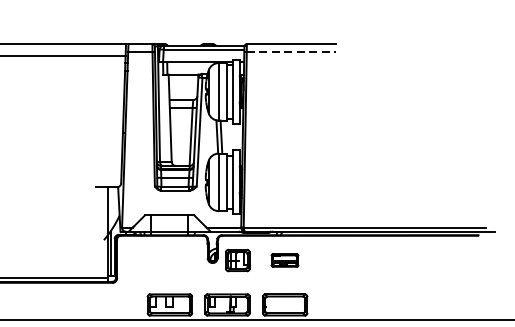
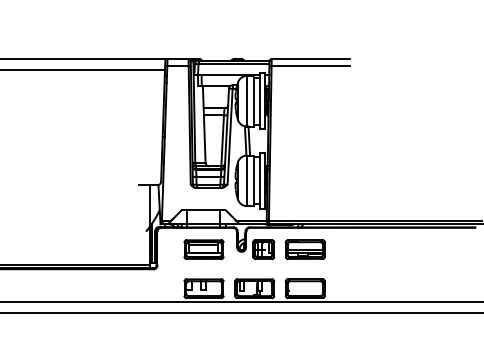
line: (292, 52) -> (311, 66), dashed -> solid
part: (169, 260) -> (203, 249), added
part: (284, 260) -> (304, 249), size x1.67

